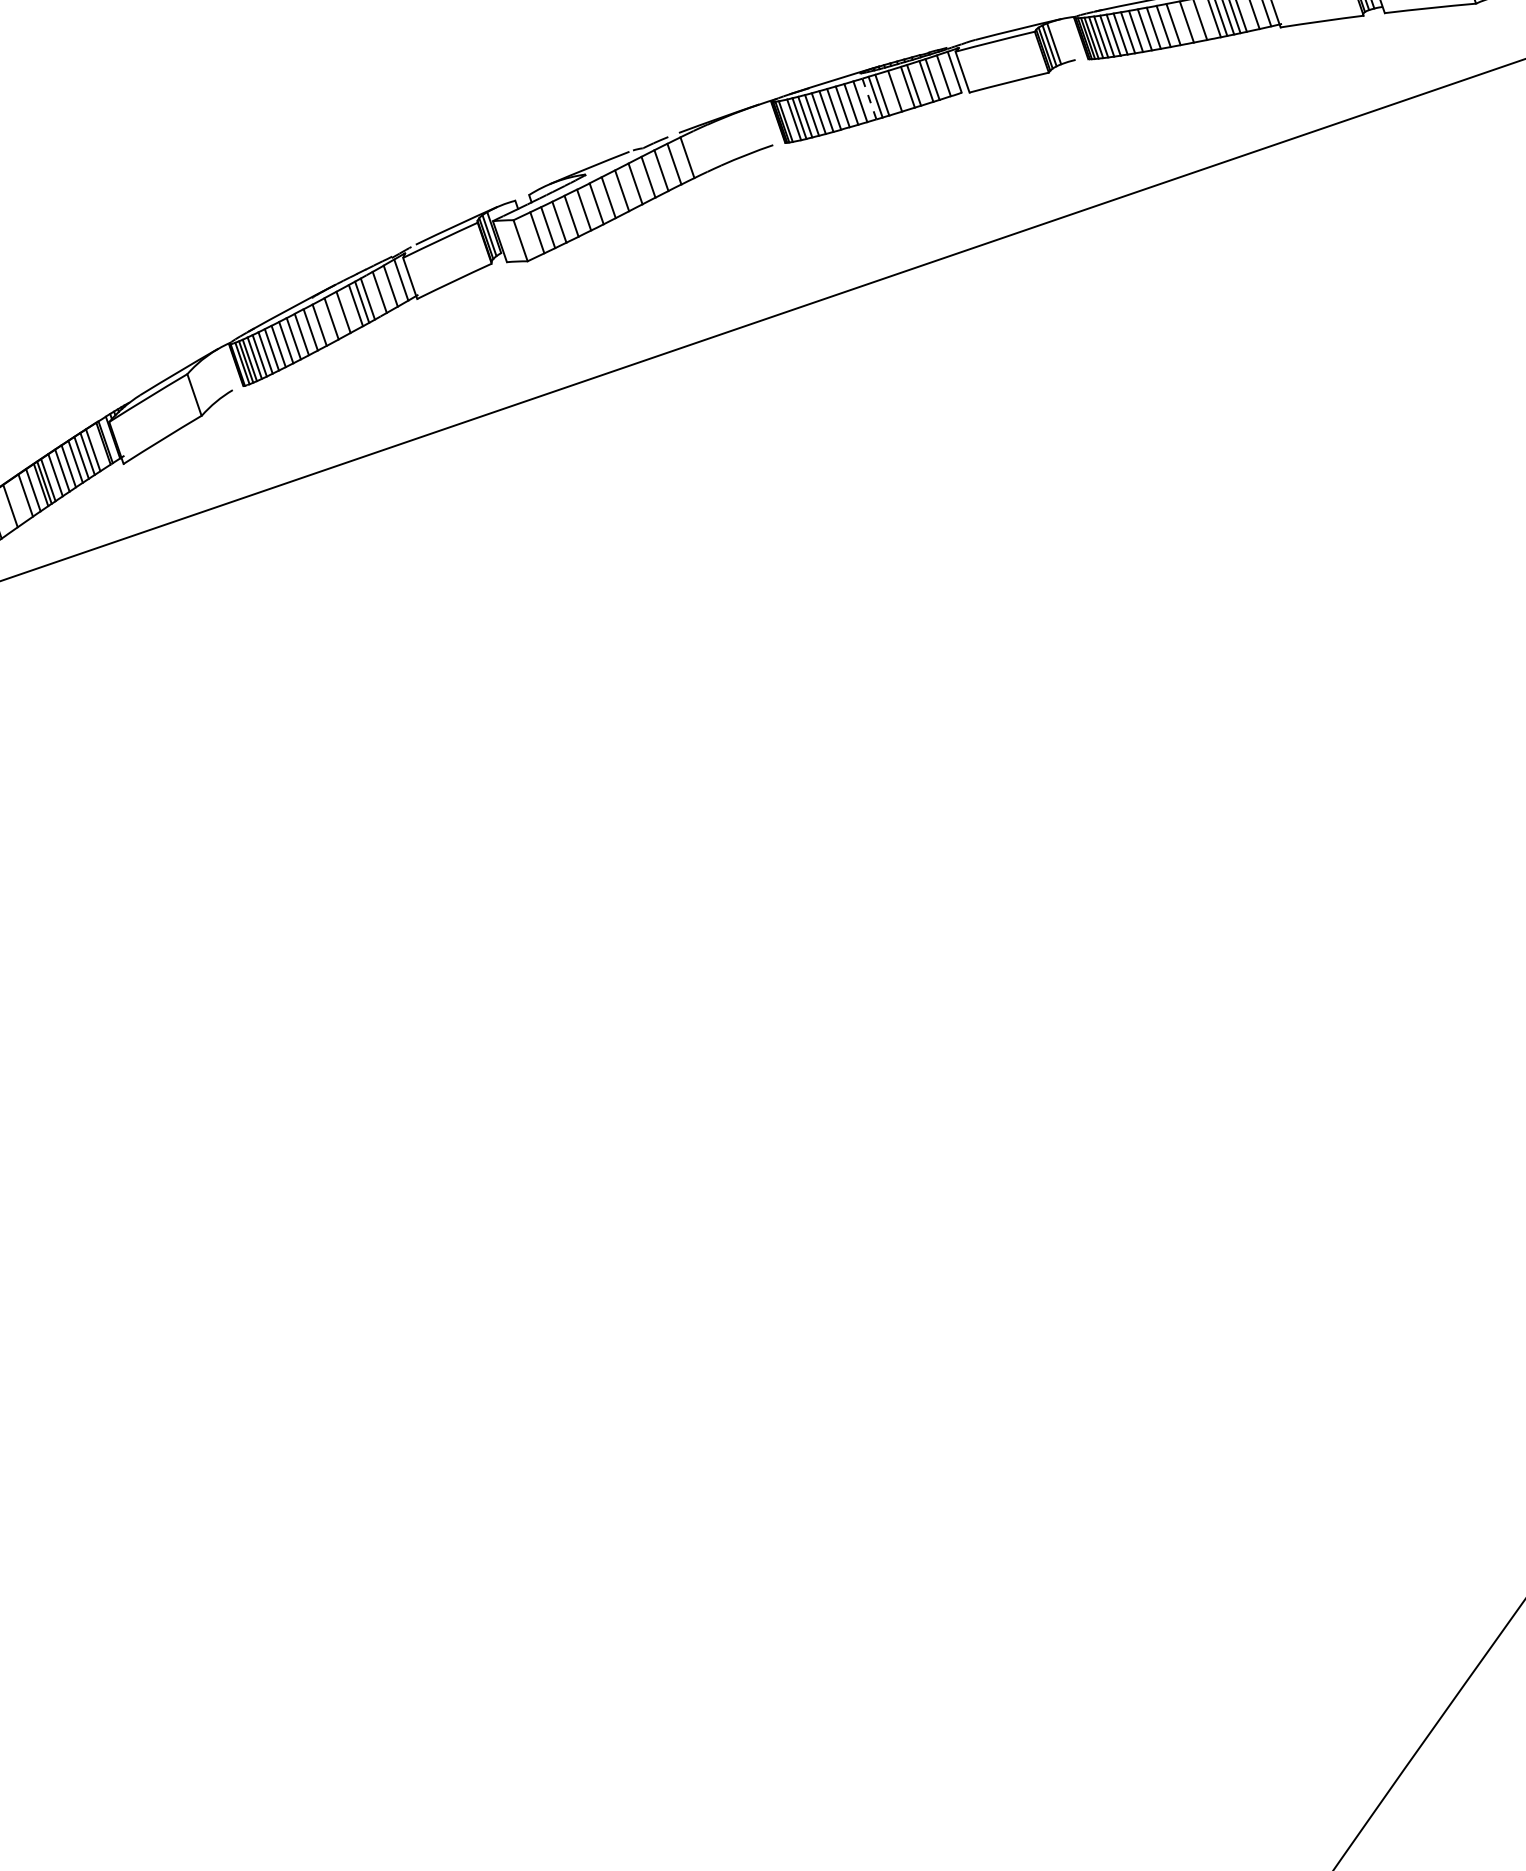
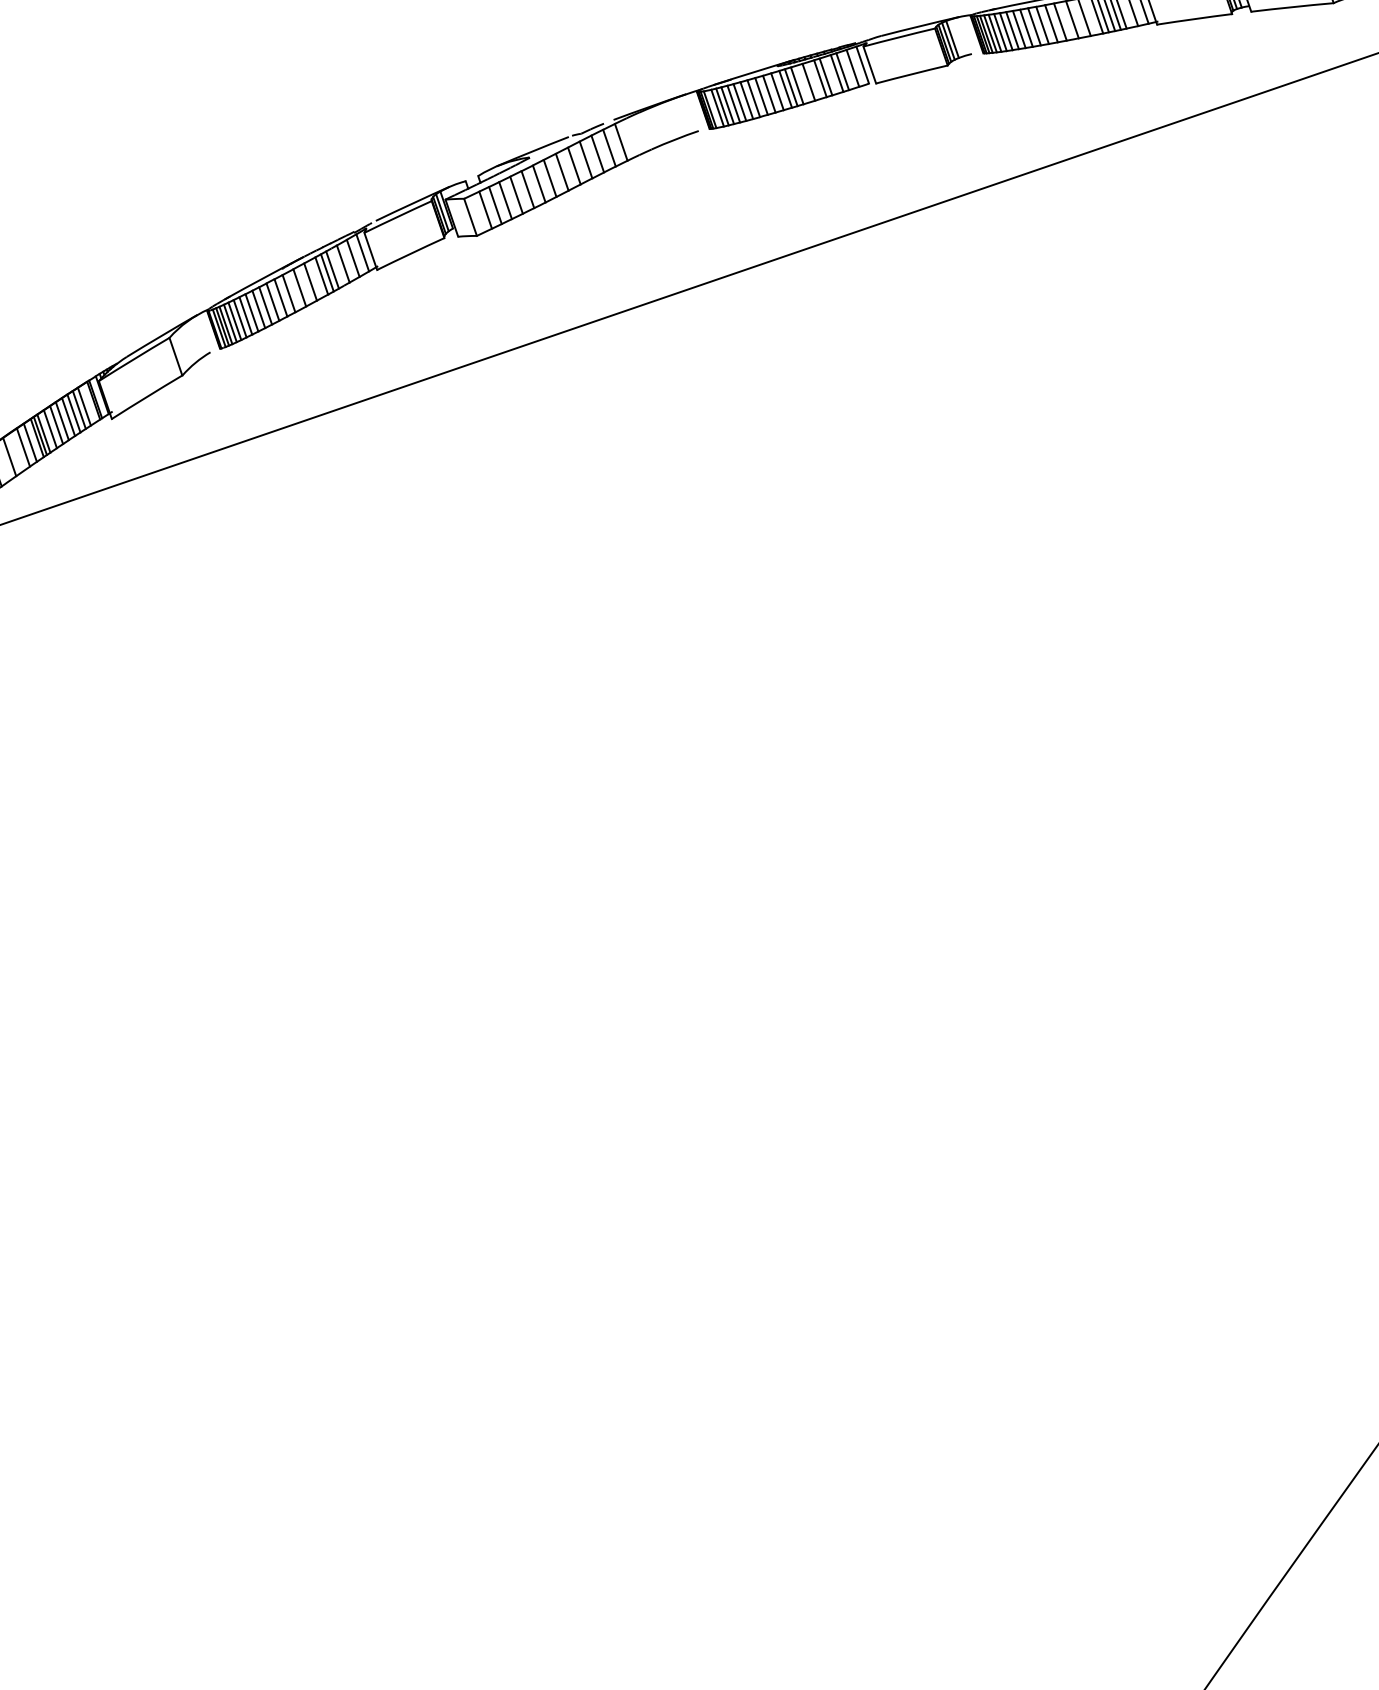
line: (869, 99) -> (785, 89), dashed -> solid

